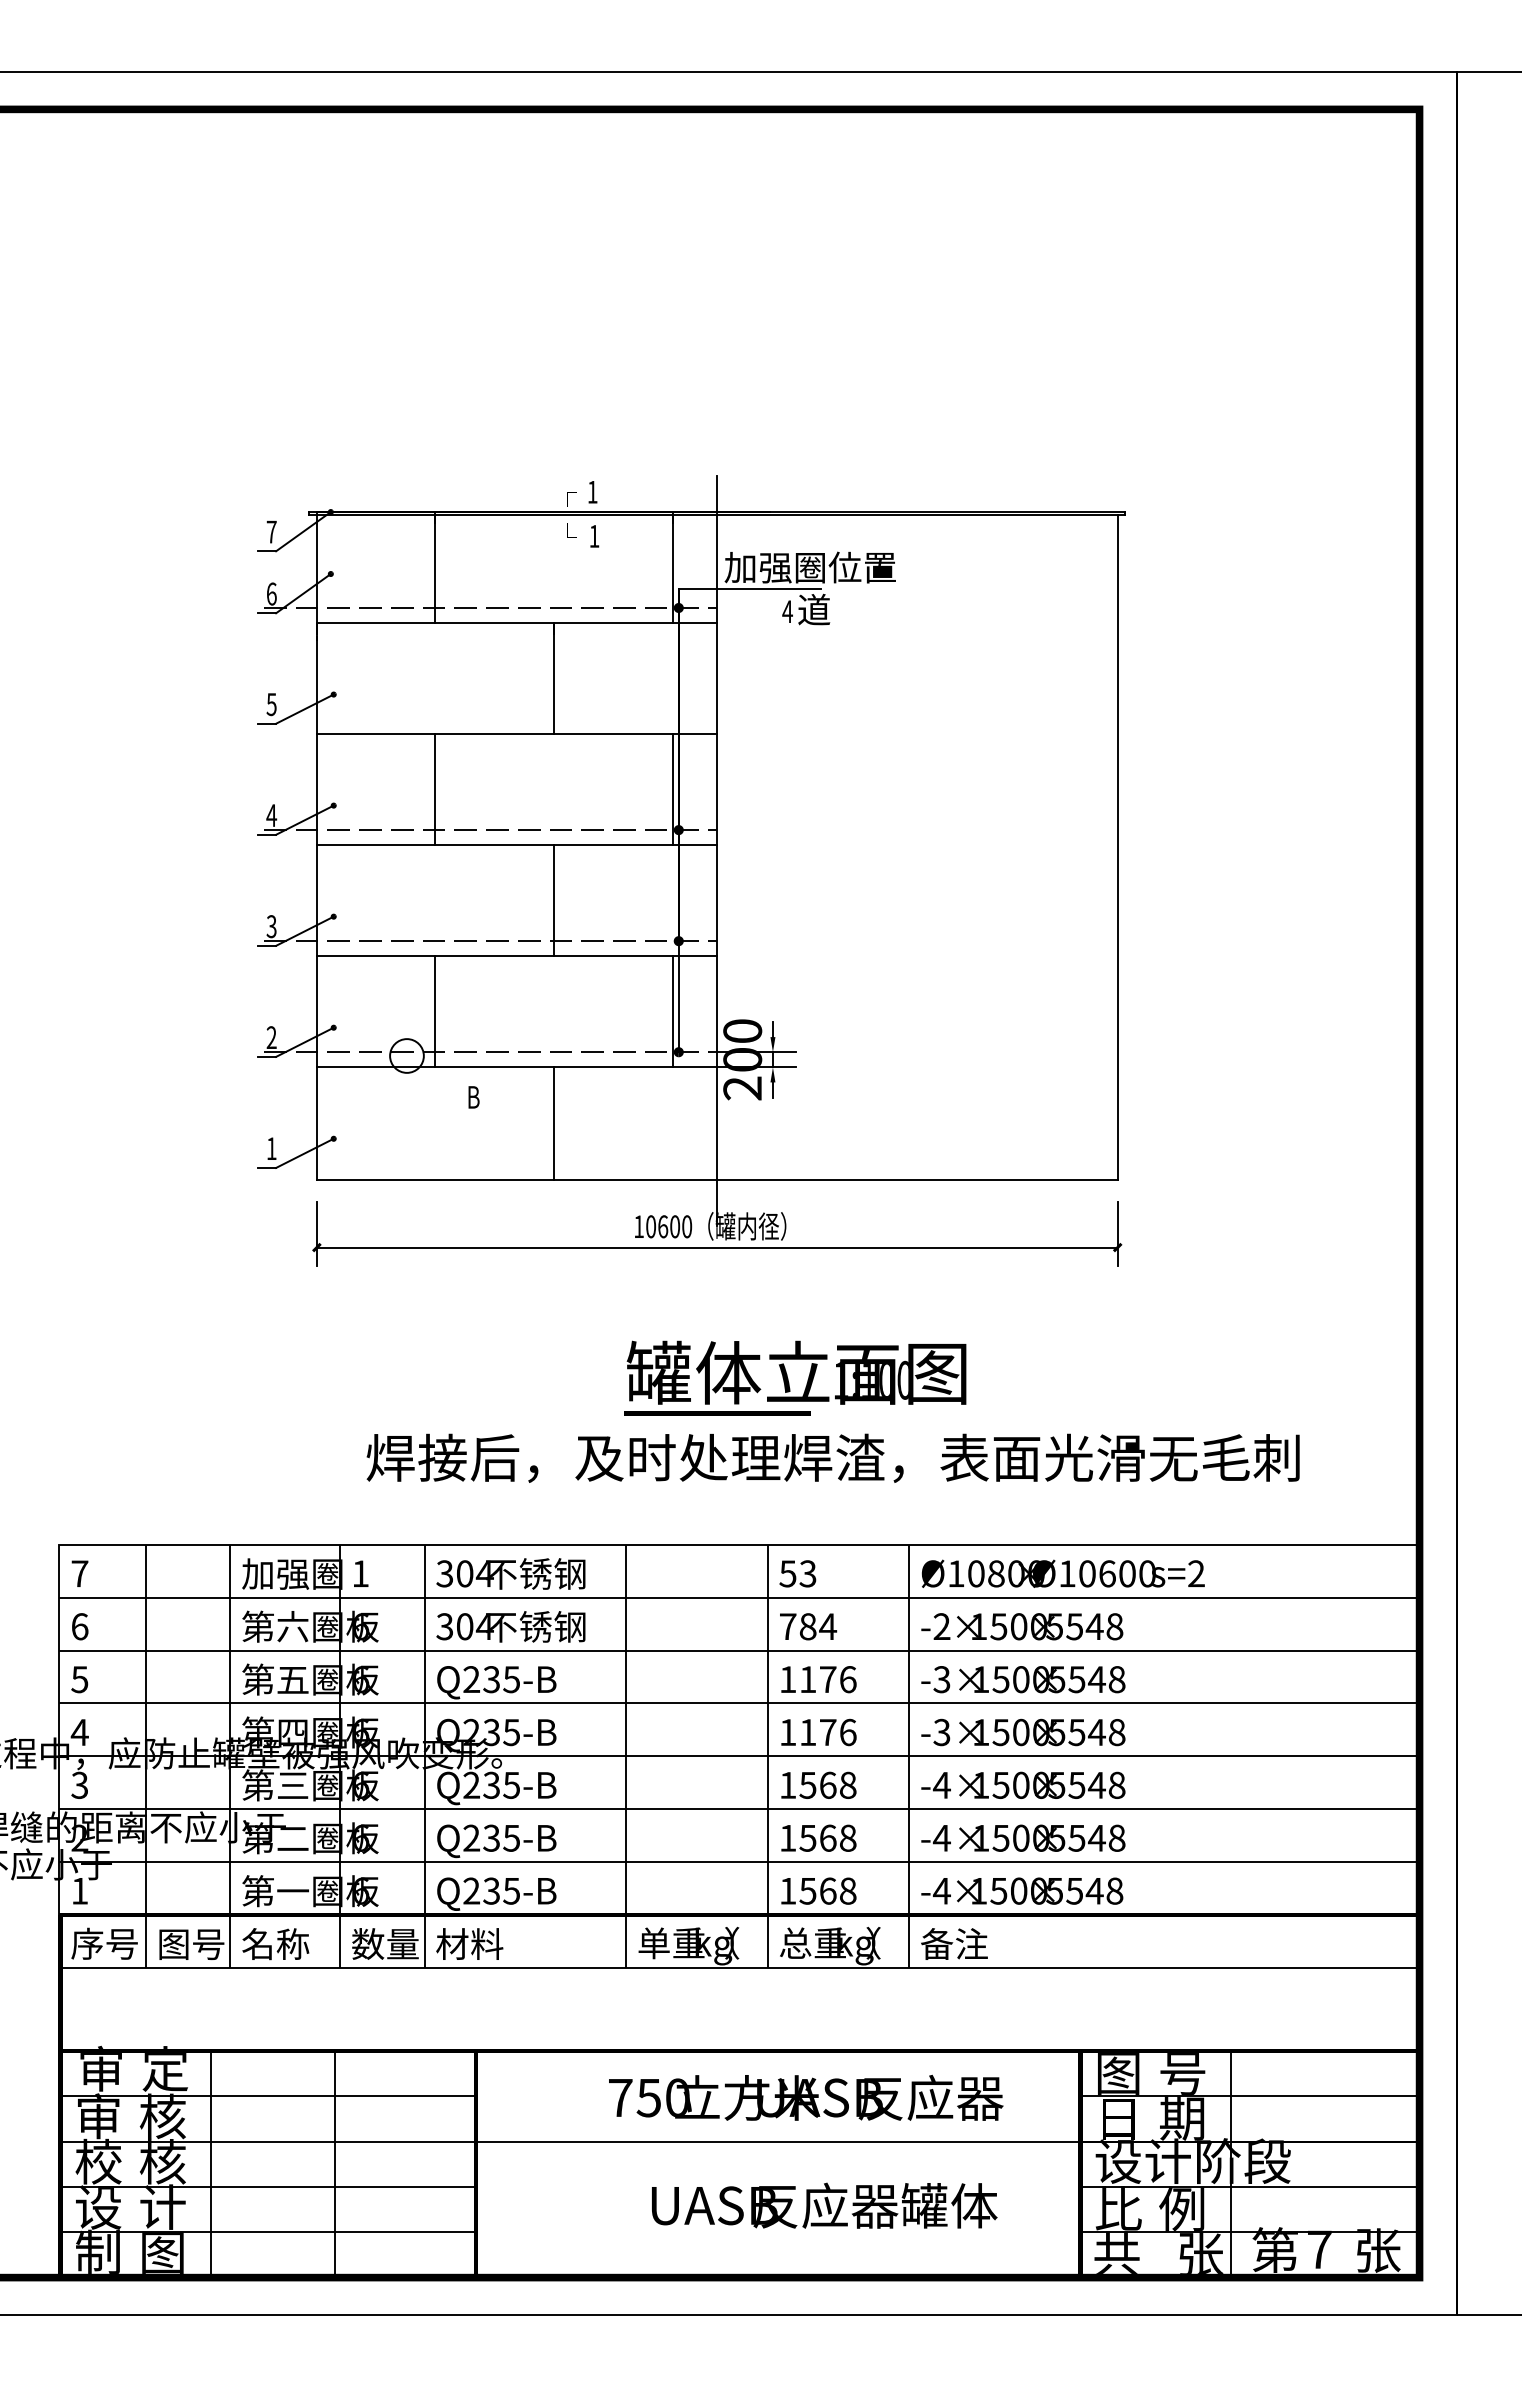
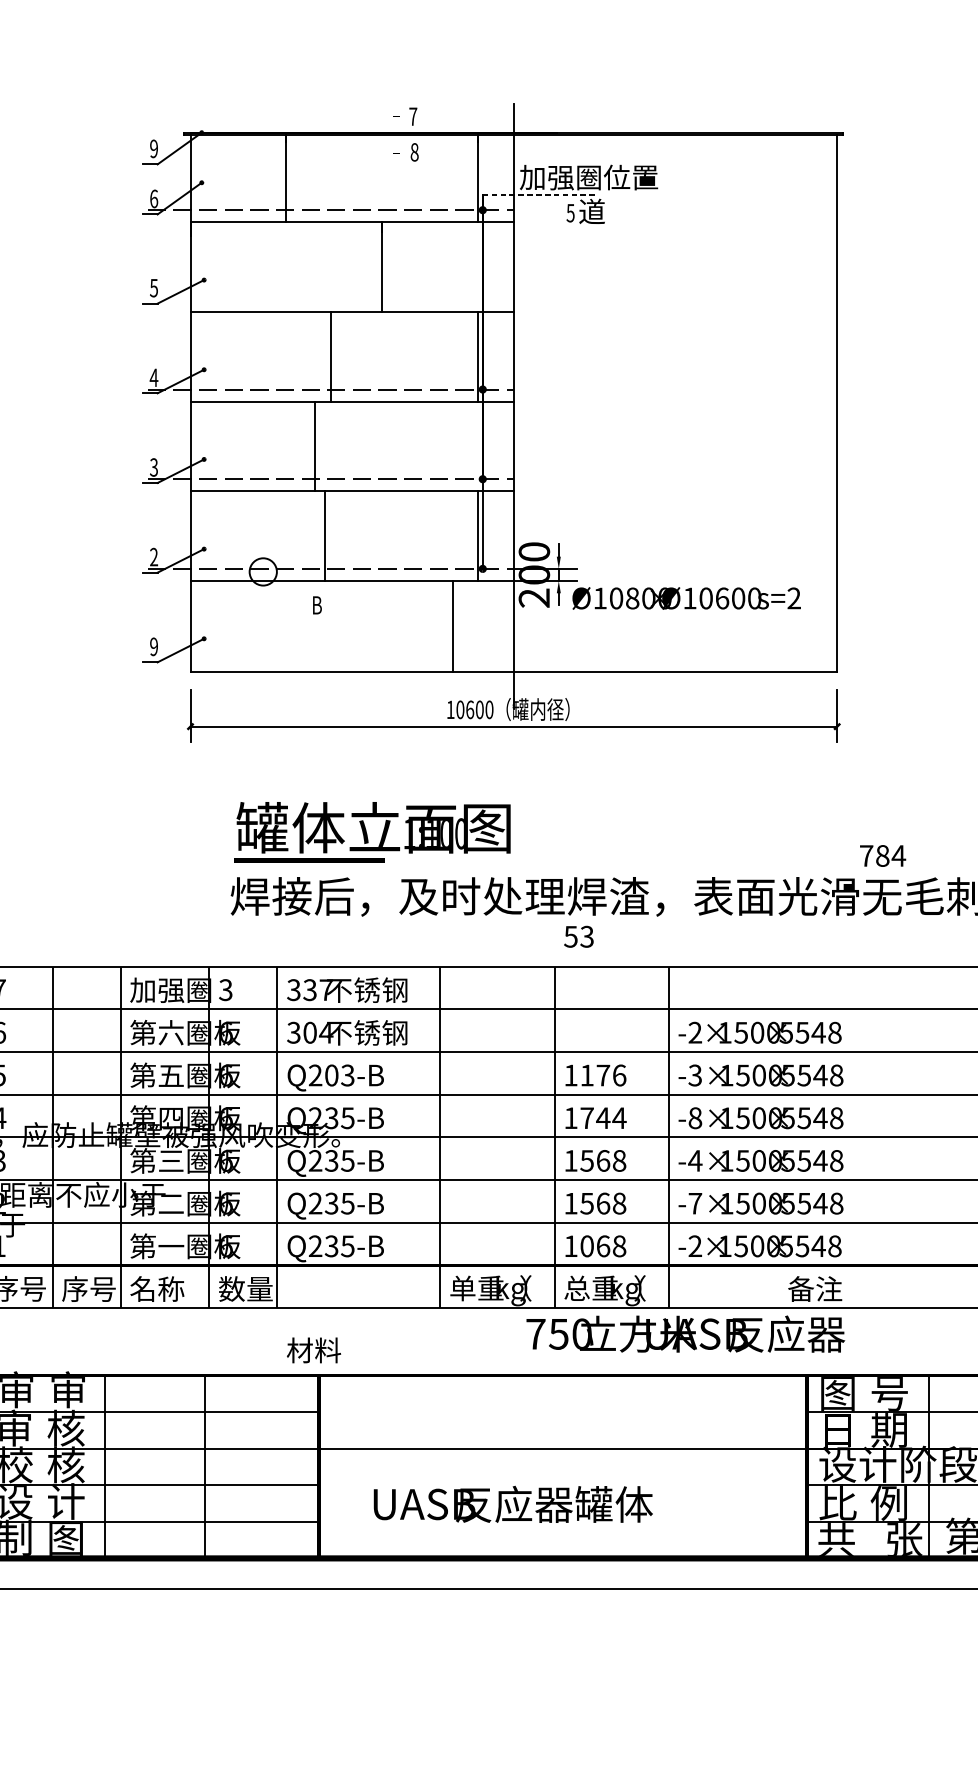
text: (592, 492) -> (413, 116), 1 -> 7
text: (271, 531) -> (153, 148), 7 -> 9
text: (594, 535) -> (414, 151), 1 -> 8
line: (750, 588) -> (540, 194), solid -> dashed
text: (787, 611) -> (570, 213), 4 -> 5
line: (435, 789) -> (330, 356), moved
line: (554, 900) -> (315, 446), moved
line: (435, 1011) -> (325, 536), moved
line: (554, 1123) -> (453, 626), moved
text: (271, 1148) -> (153, 646), 1 -> 9
text: (795, 1377) -> (372, 831), moved
text: (360, 1573) -> (225, 989), 1 -> 3
text: (474, 1573) -> (317, 989), 304 -> 337
text: (797, 1573) -> (578, 936), moved
text: (1062, 1573) -> (686, 598), moved
text: (808, 1626) -> (883, 855), moved
text: (501, 1679) -> (339, 1075), Q235-B -> Q203-B
text: (941, 1731) -> (694, 1117), -3 -> -8
text: (828, 1732) -> (603, 1118), 1176 -> 1744
text: (941, 1838) -> (694, 1203), -4 -> -7
text: (807, 1890) -> (586, 1245), 1568 -> 1068
text: (941, 1890) -> (694, 1245), -4 -> -2
text: (469, 1943) -> (313, 1349), moved
text: (954, 1943) -> (815, 1288), moved
text: (173, 1944) -> (74, 1289), 图号 -> 序号
text: (165, 2068) -> (68, 1389), 定 -> 审
text: (806, 2097) -> (686, 1333), moved
text: (824, 2205) -> (513, 1504), moved

